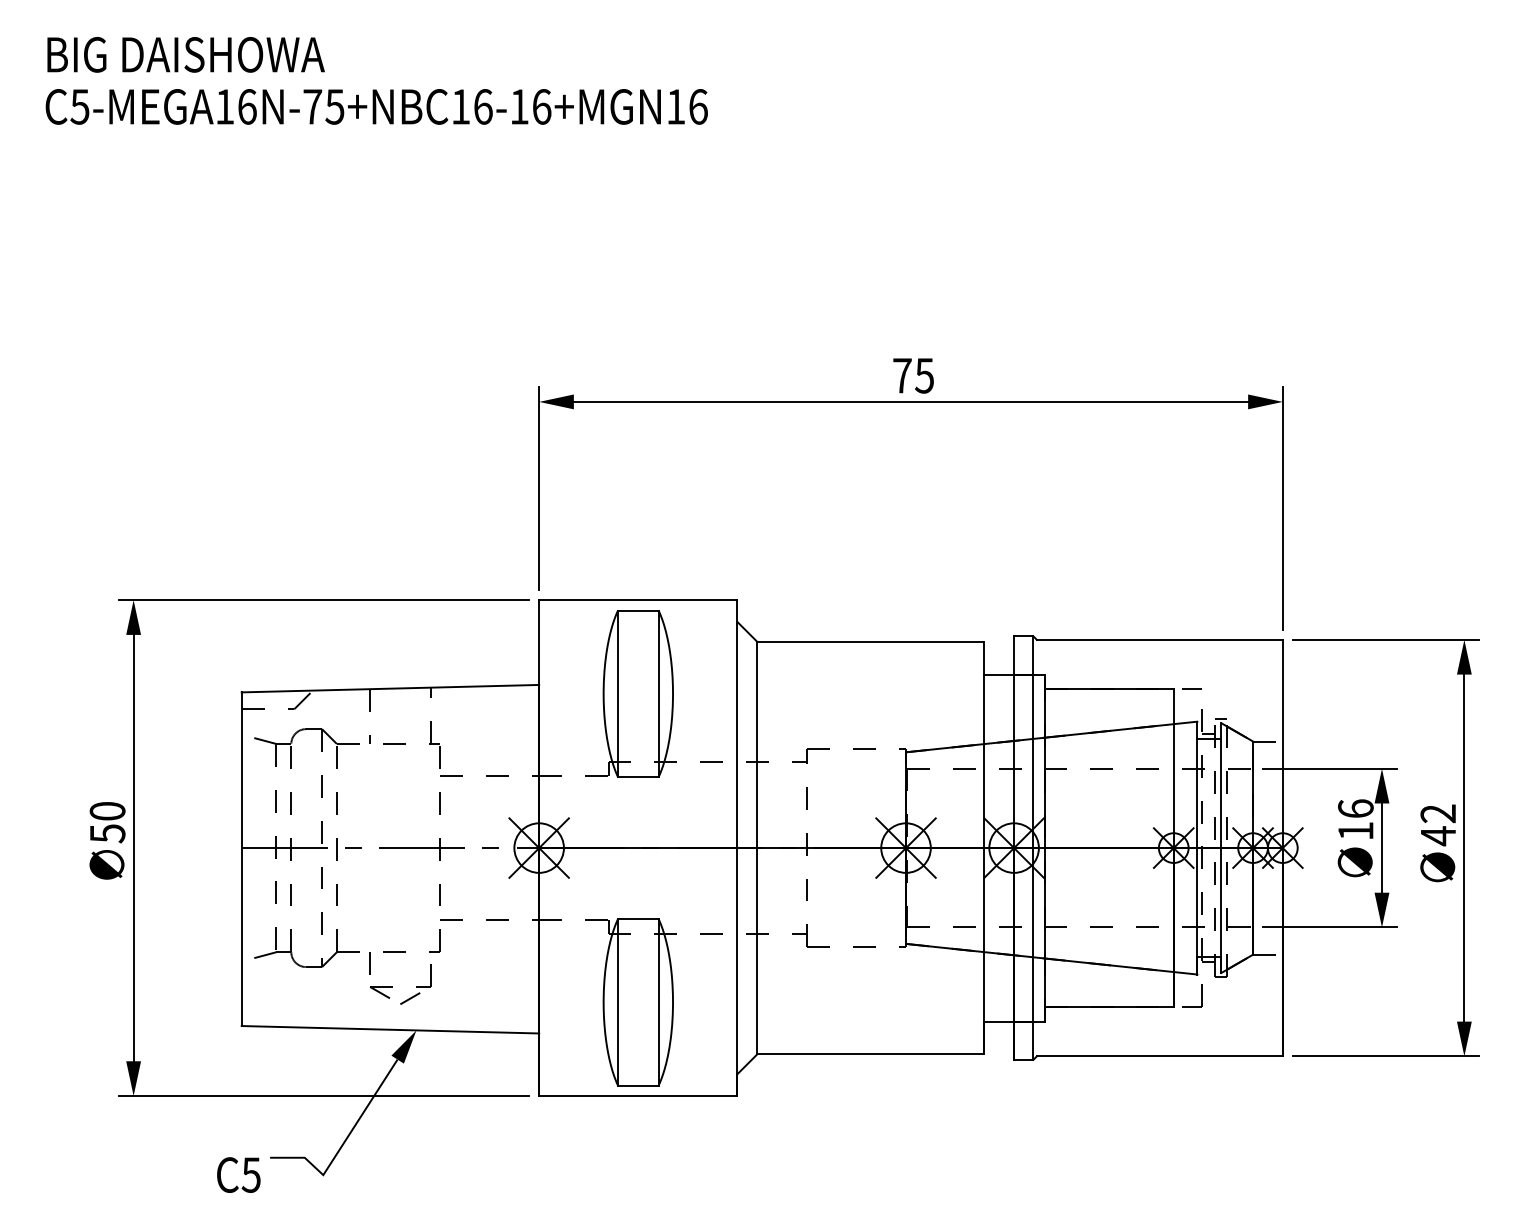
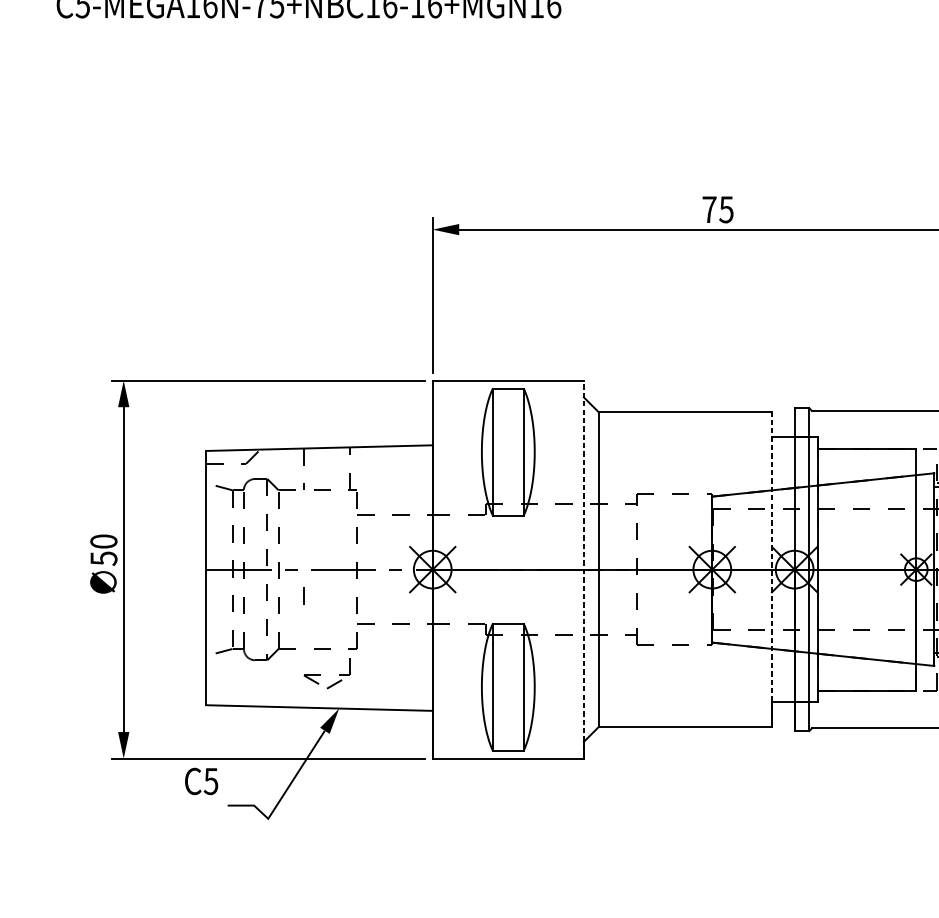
line: (984, 847) -> (772, 569), solid -> dashed
line: (737, 848) -> (583, 569), solid -> dashed
line: (369, 963) -> (303, 595), moved
text: (238, 1174) -> (201, 781), moved

